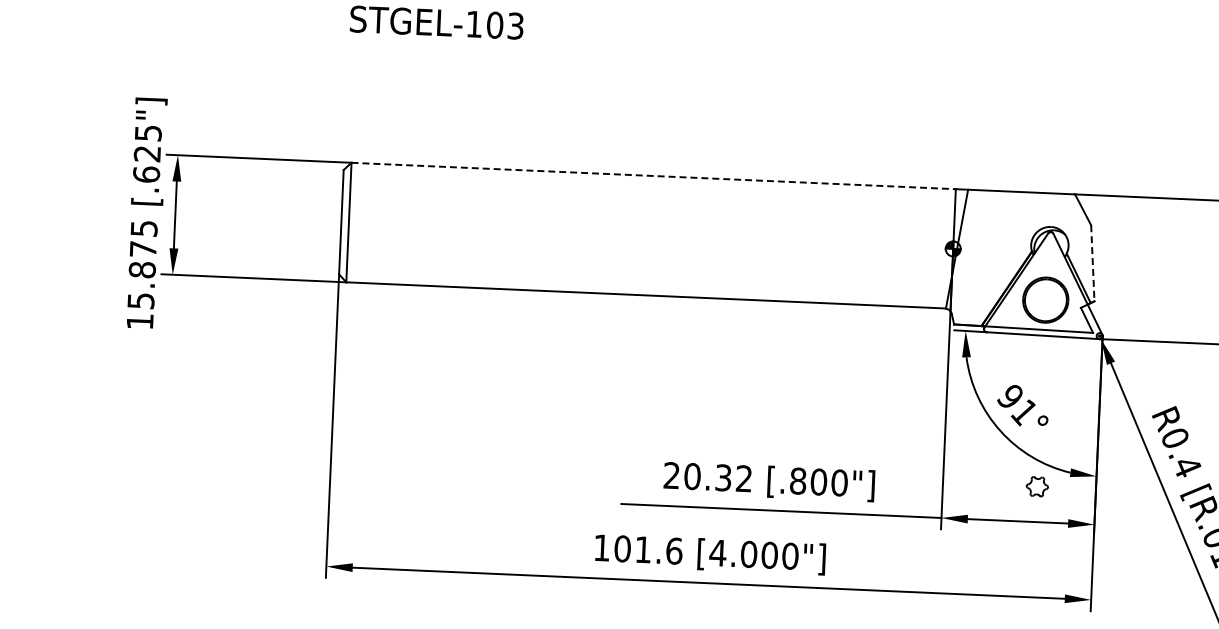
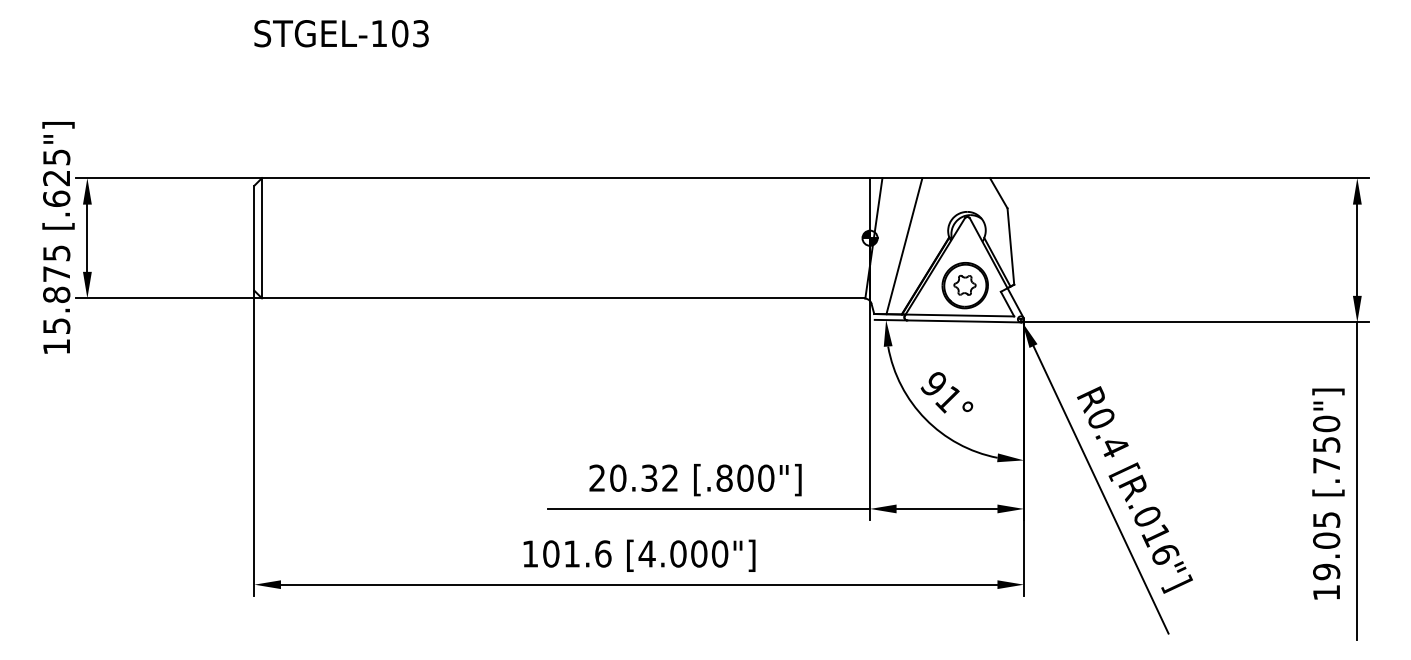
line: (654, 176) -> (566, 178), dashed -> solid
line: (987, 258) -> (904, 246), added
line: (1092, 264) -> (1010, 247), dashed -> solid
part: (1036, 485) -> (964, 284), moved

